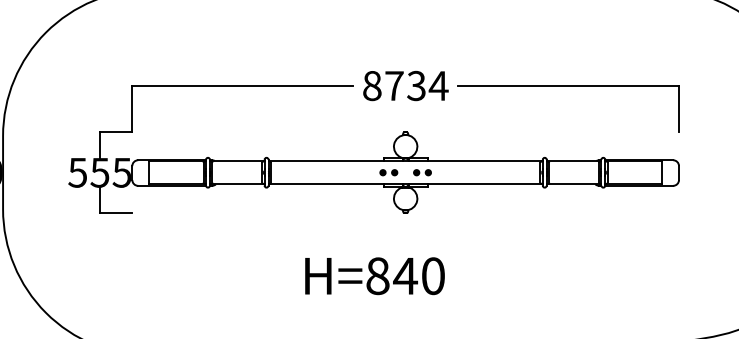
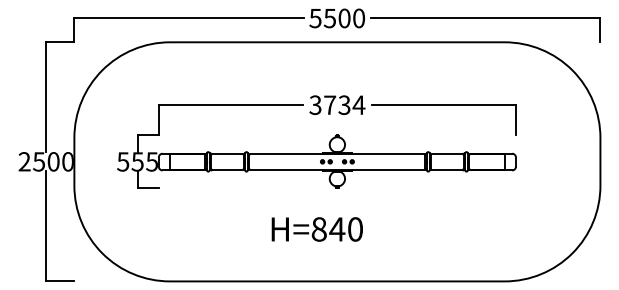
text: (372, 84) -> (315, 104), 8734 -> 3734

